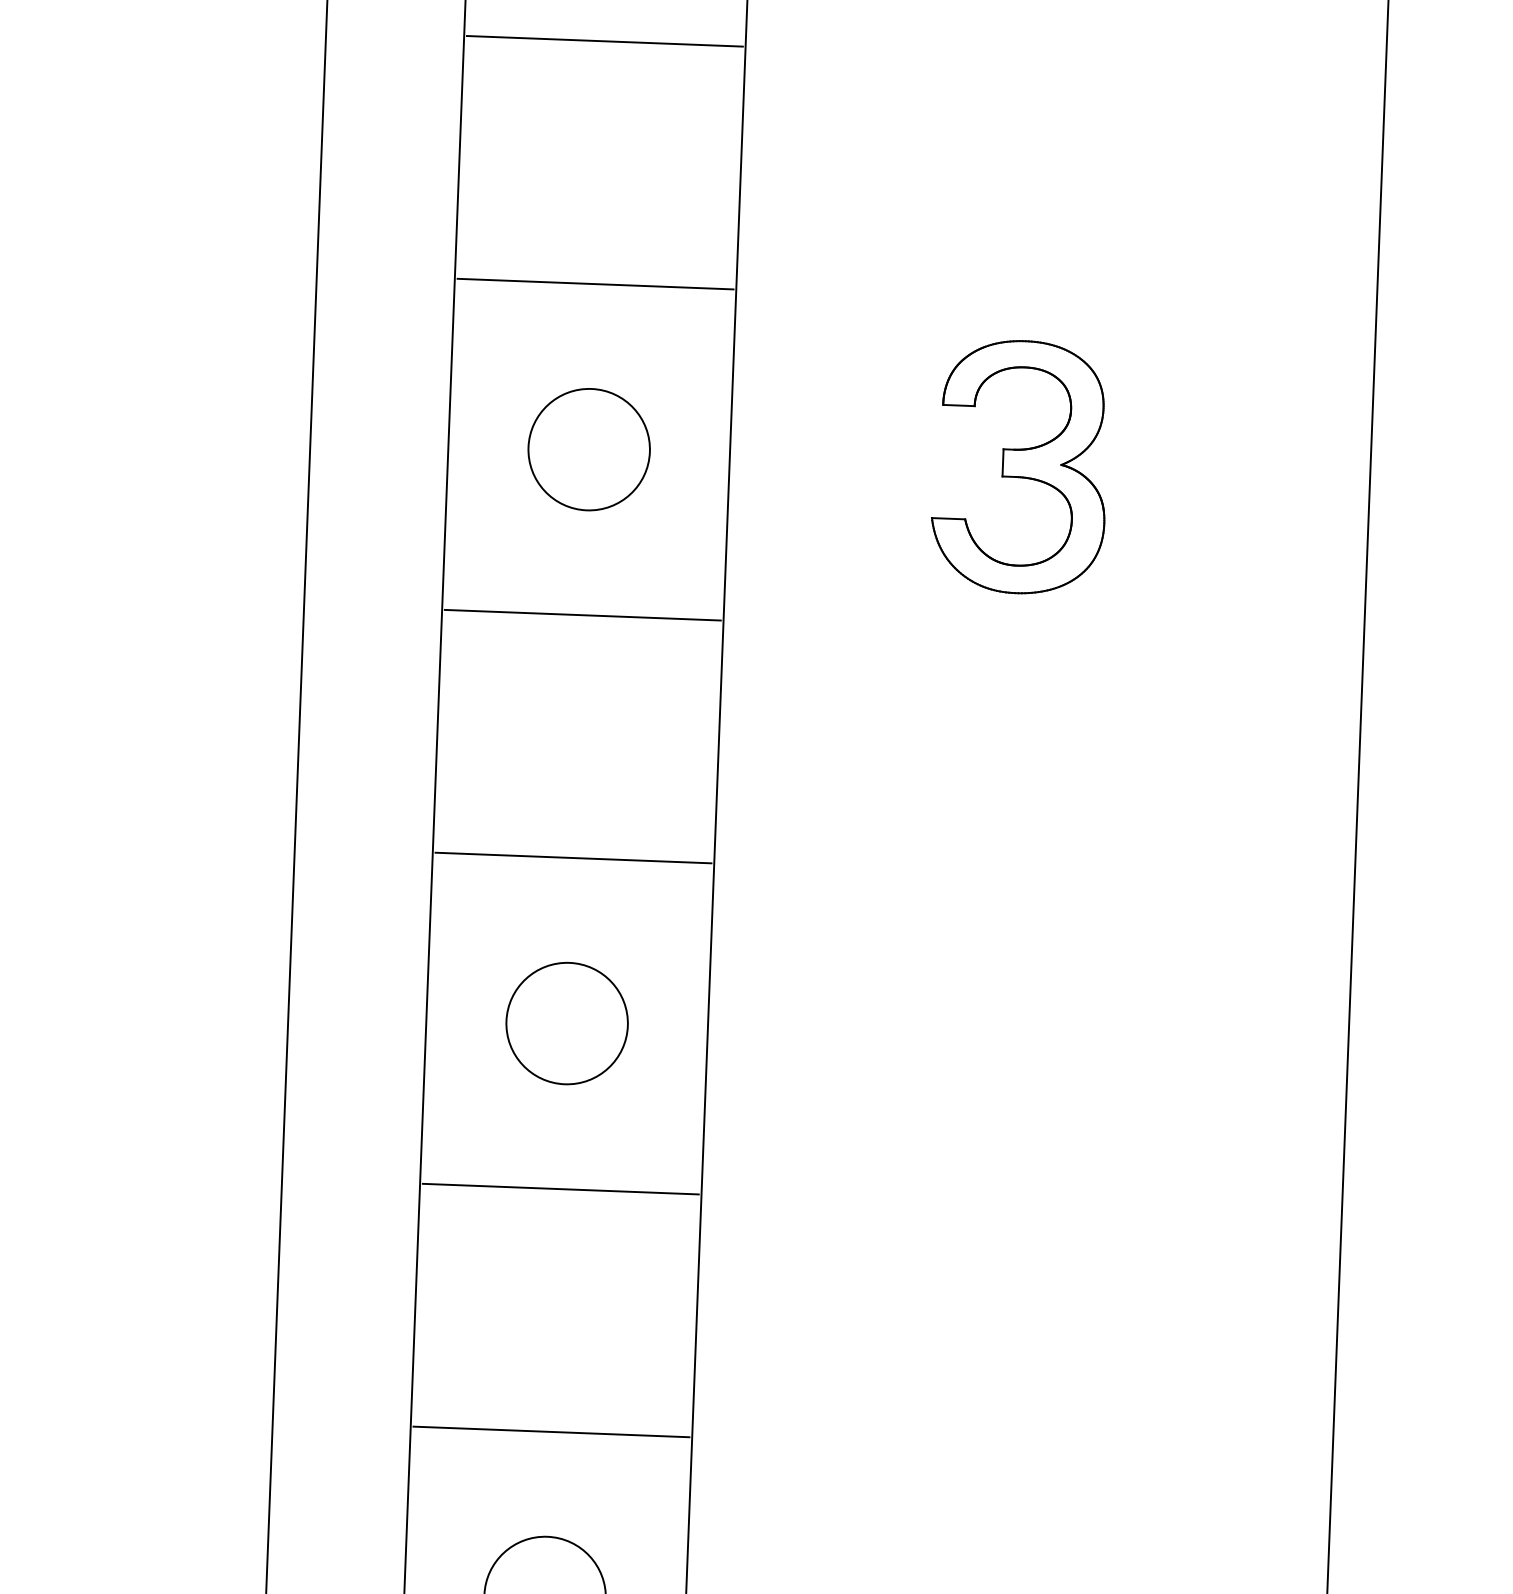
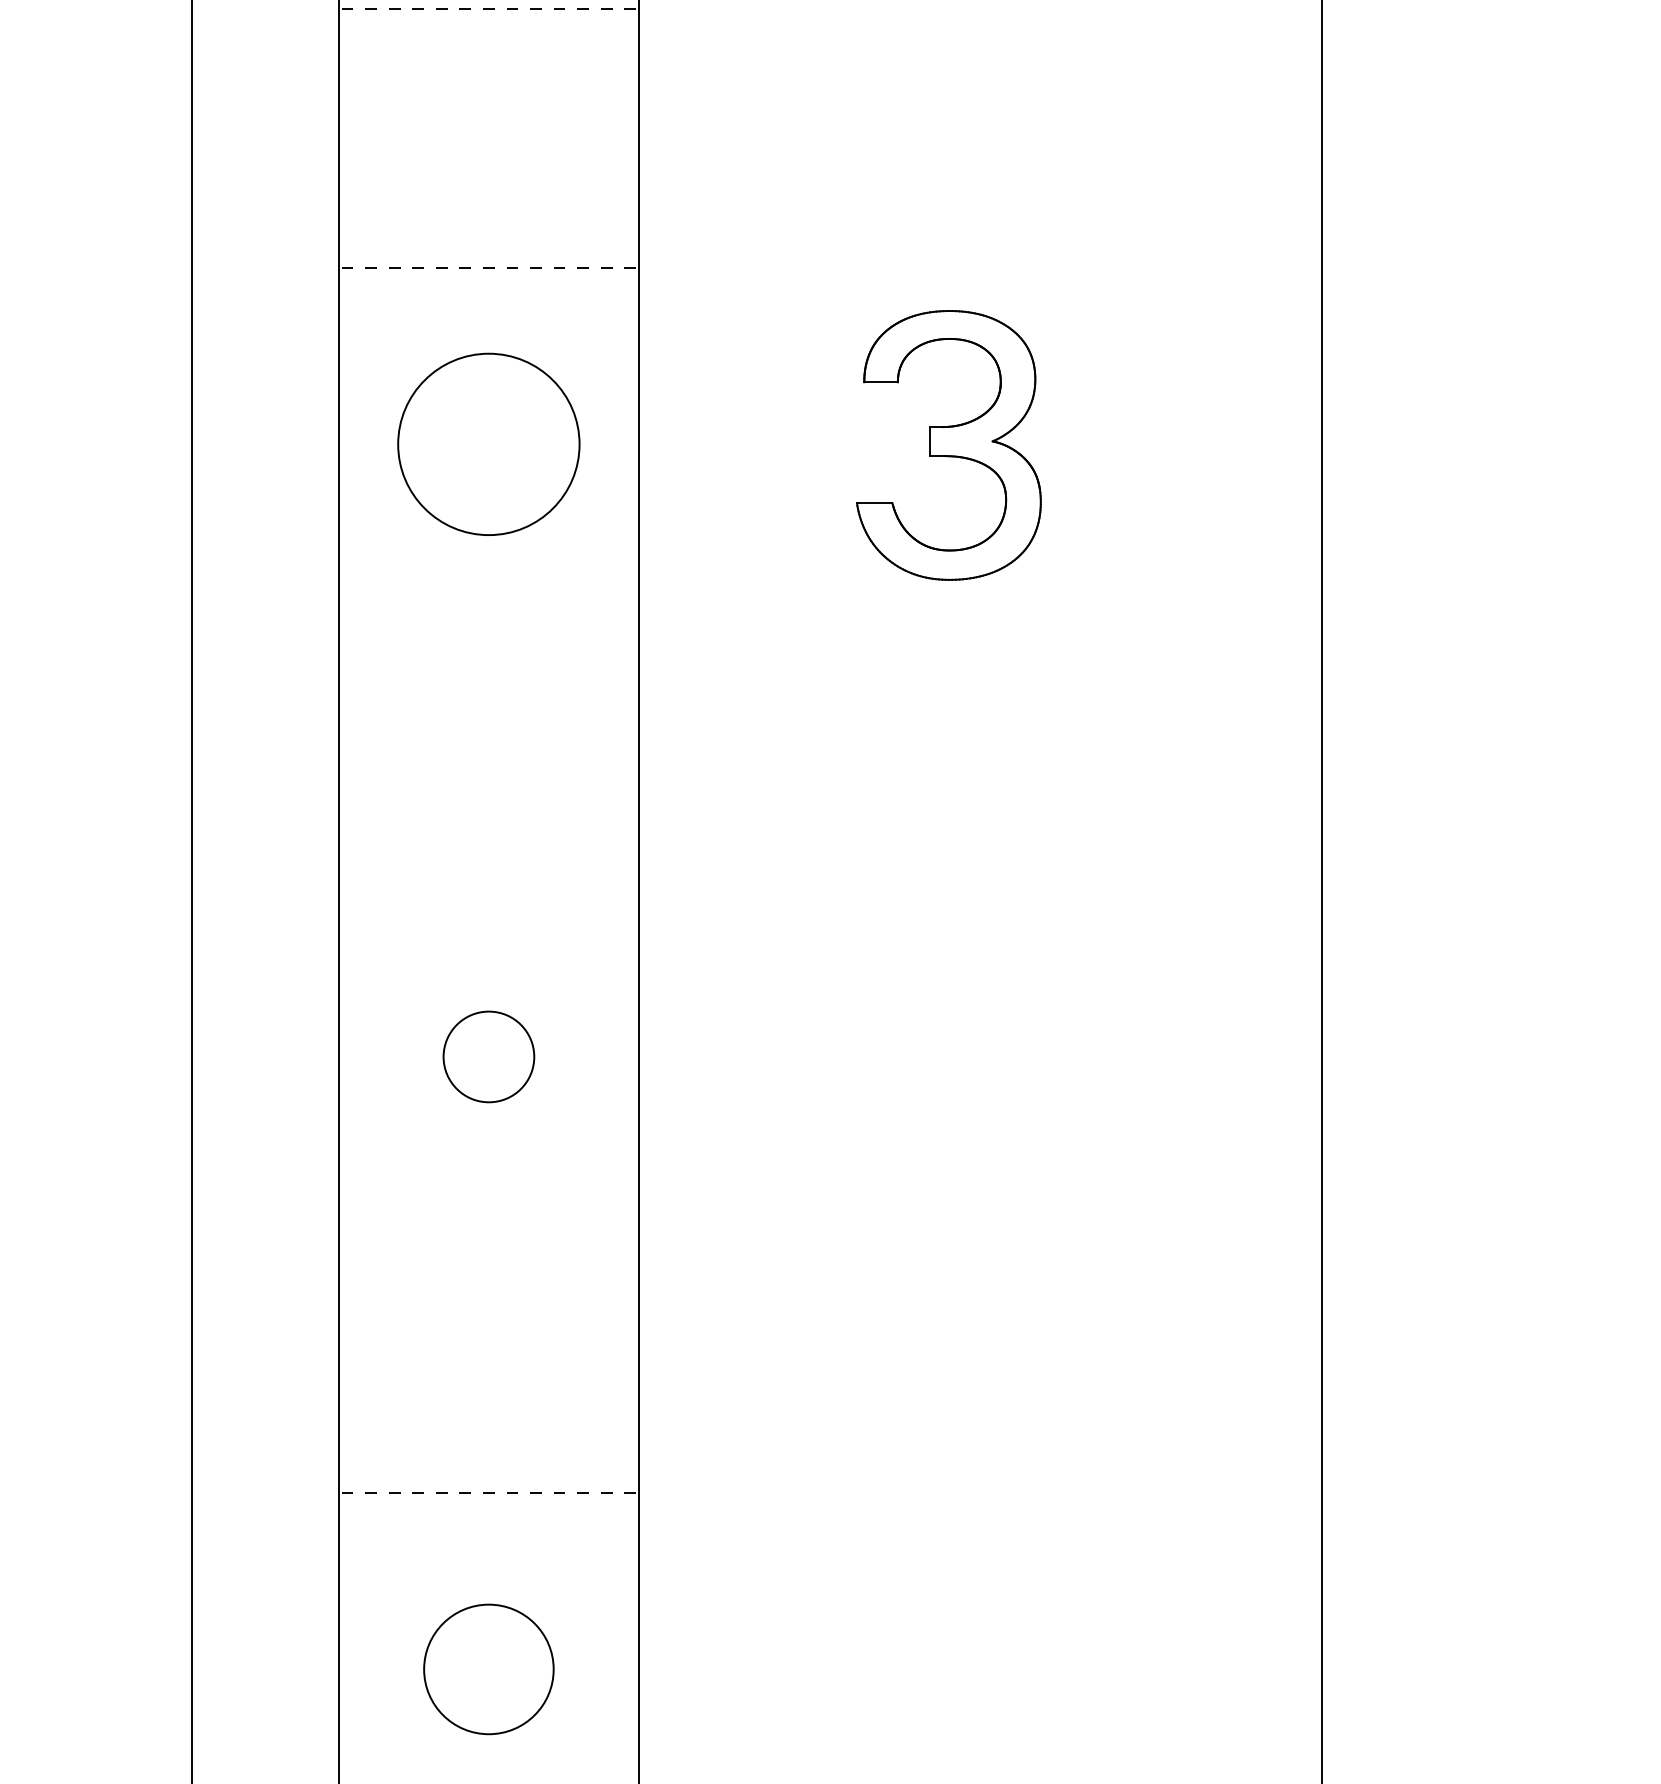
line: (605, 41) -> (489, 8), solid -> dashed
line: (596, 283) -> (489, 267), solid -> dashed
circle: (588, 449) -> (488, 444), size x1.4
line: (582, 615) -> (488, 621), removed
line: (573, 858) -> (488, 880), removed
circle: (566, 1023) -> (488, 1056), size x0.7
line: (560, 1189) -> (488, 1233), removed
line: (552, 1431) -> (489, 1492), solid -> dashed

